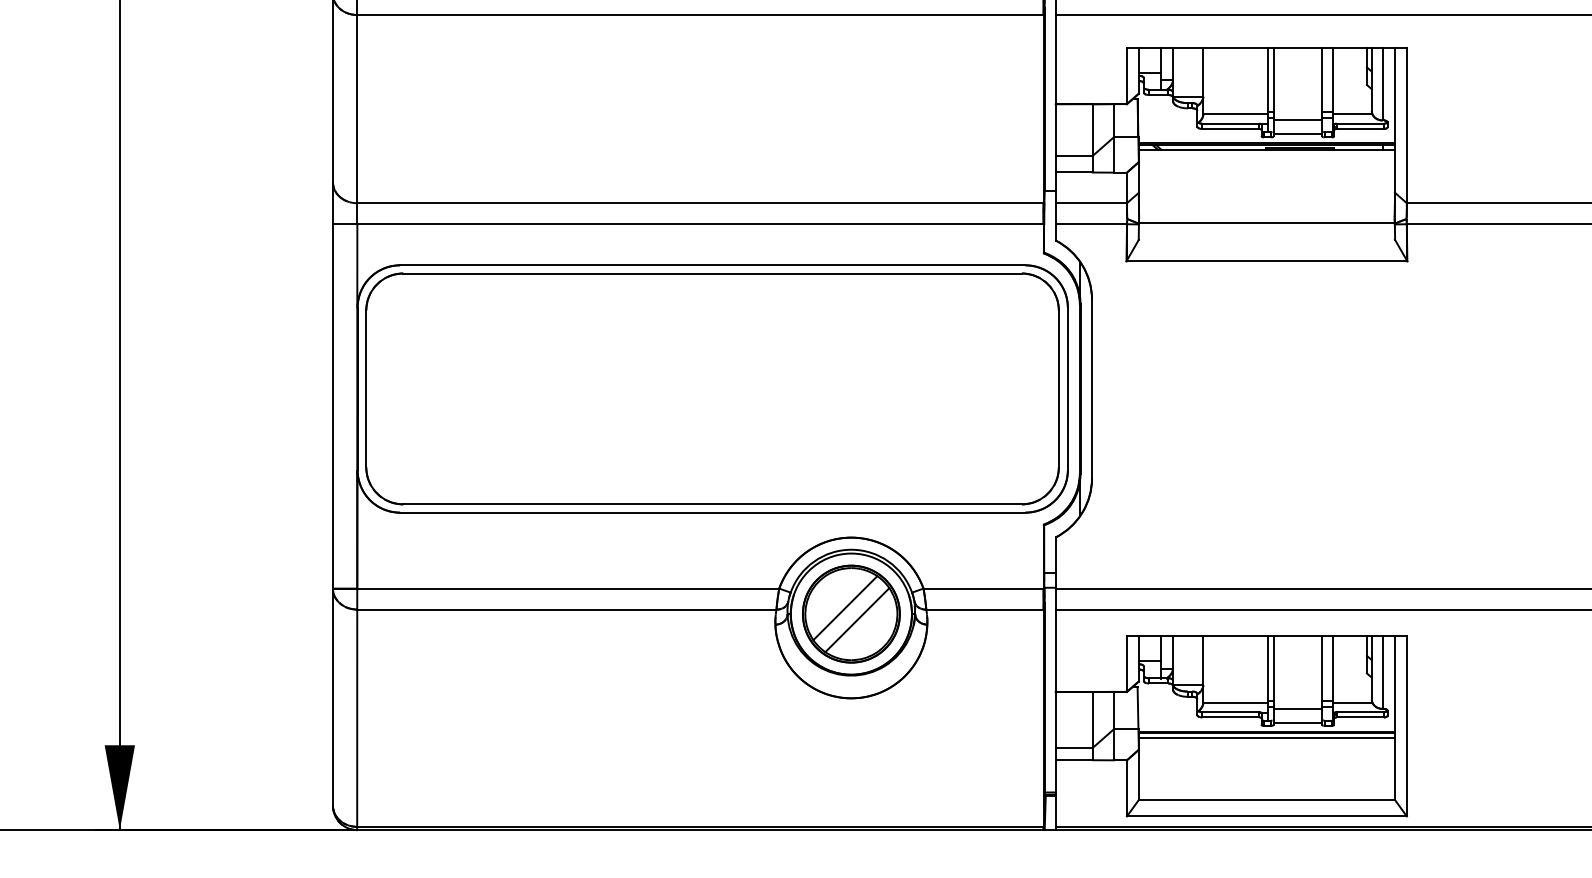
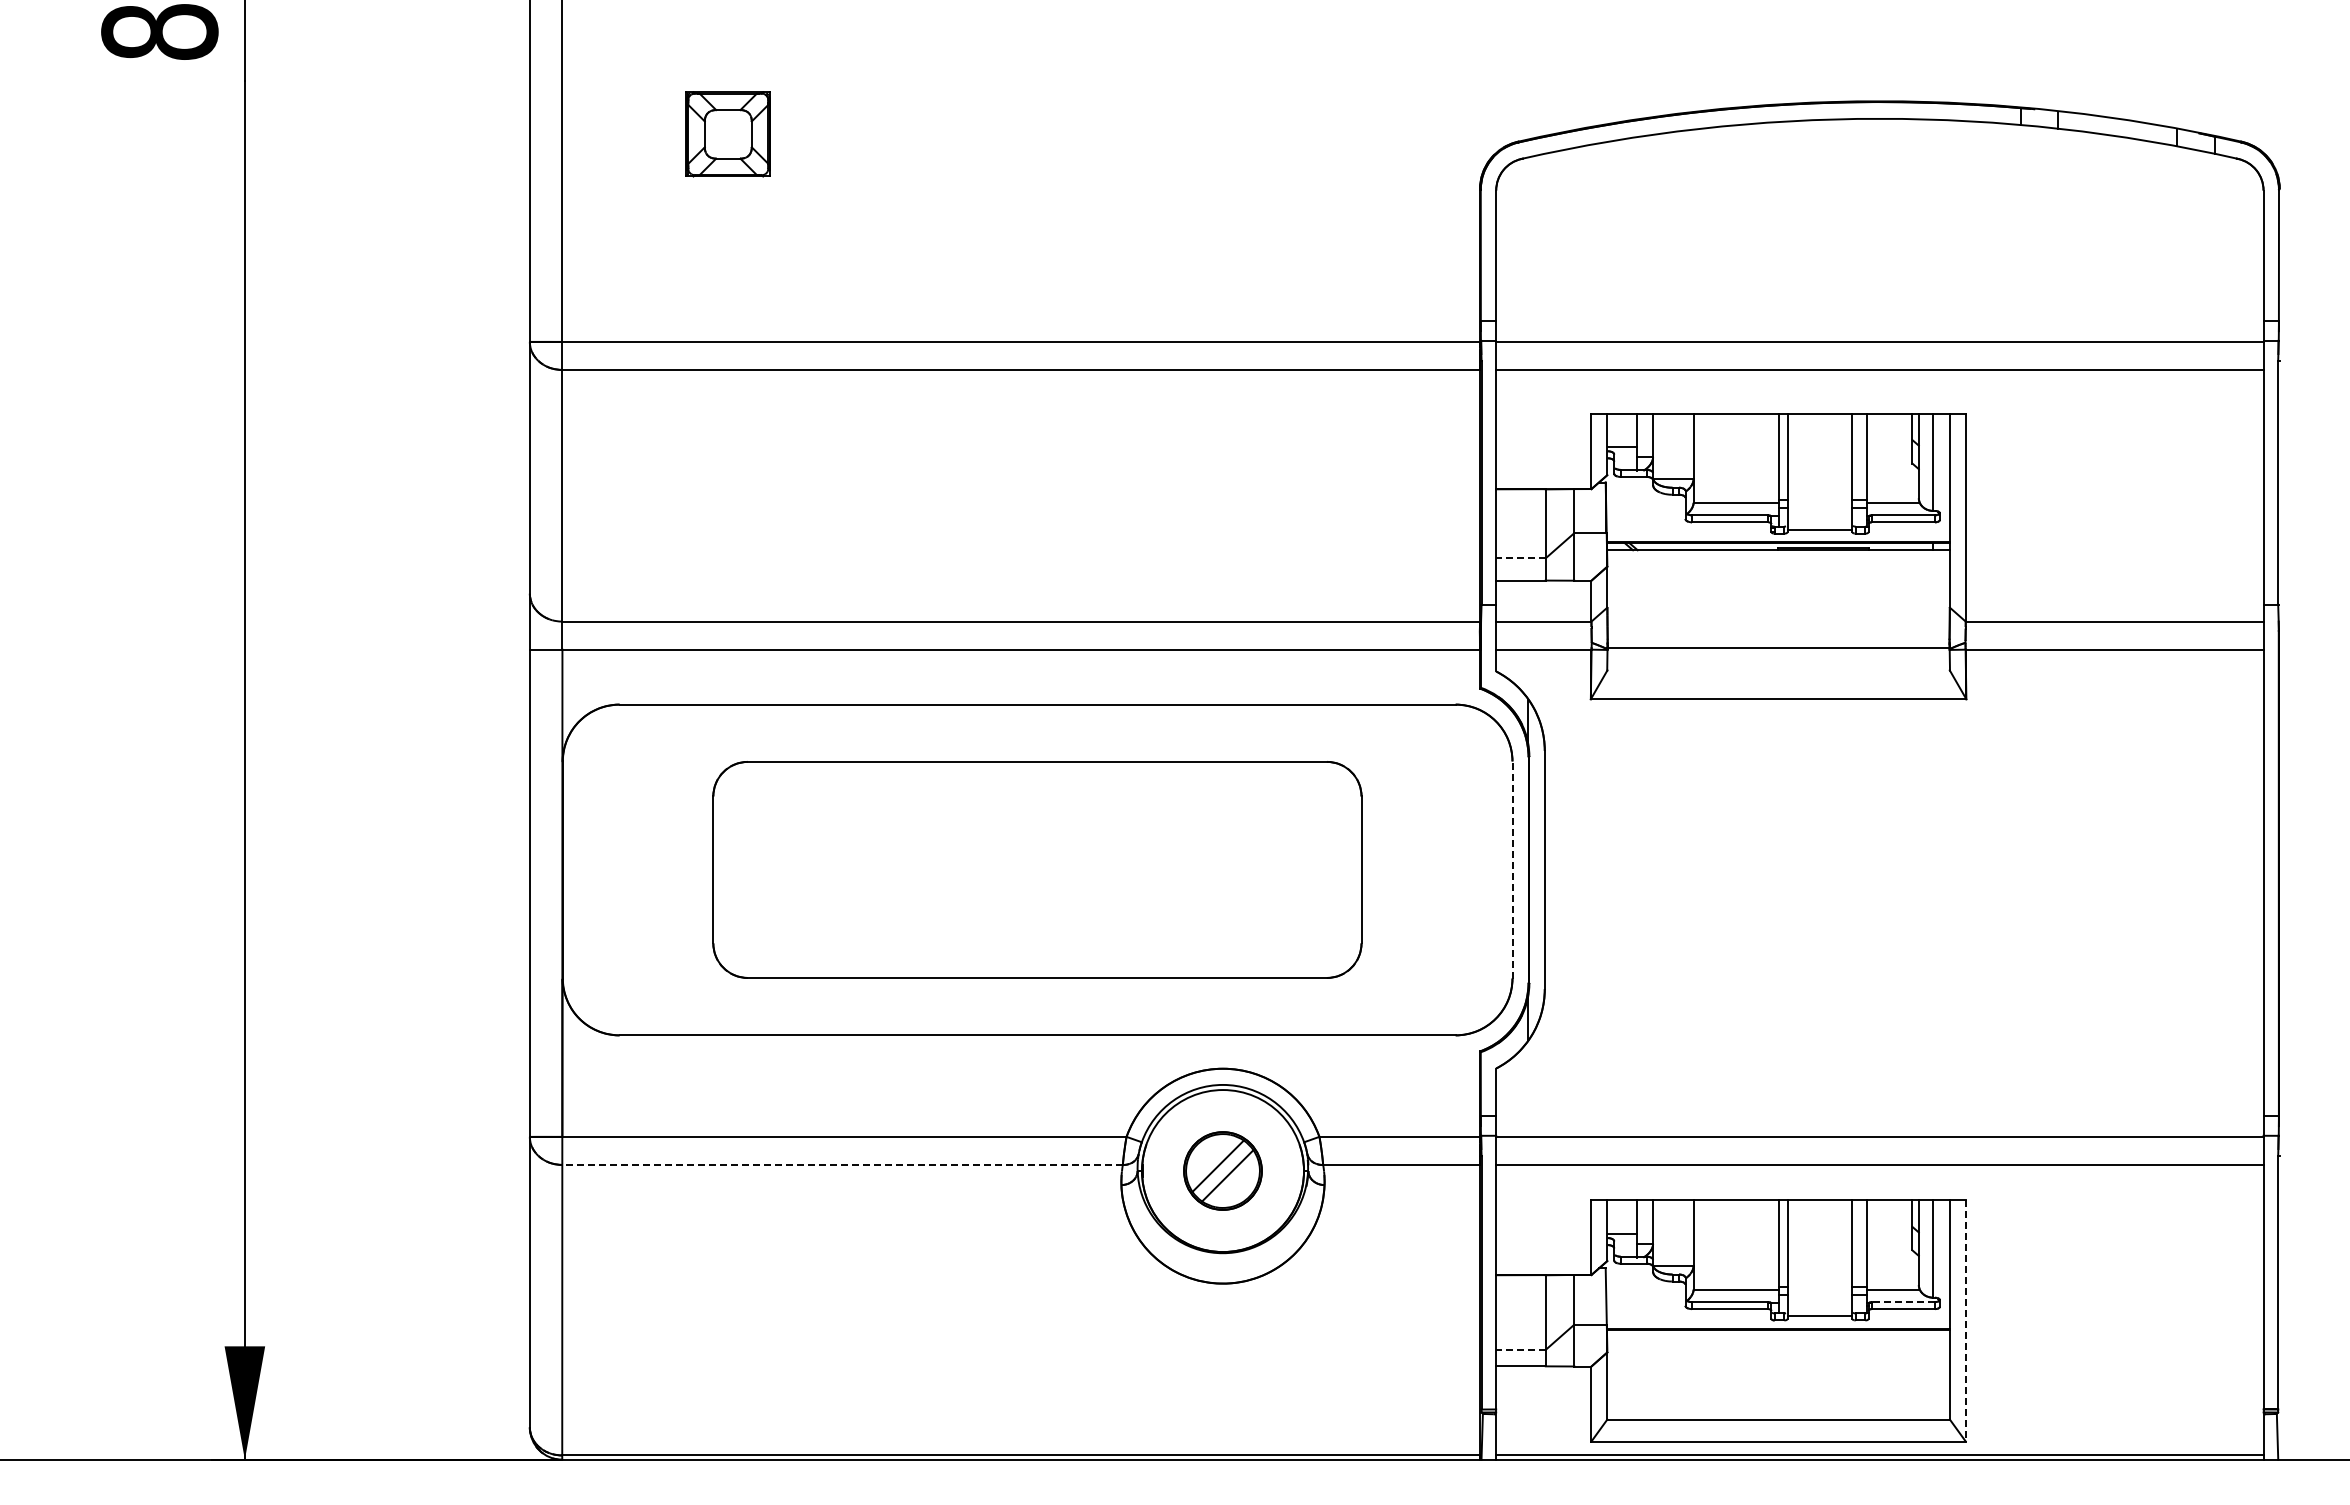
line: (1297, 120) -> (1819, 510), removed
line: (1073, 156) -> (1520, 558), solid -> dashed
part: (712, 388) -> (1037, 869), size x0.7
line: (1067, 388) -> (1512, 869), solid -> dashed
line: (566, 609) -> (842, 1164), solid -> dashed
part: (851, 613) -> (1222, 1170), size x0.6
line: (1297, 708) -> (1819, 1297), removed
line: (1360, 712) -> (1903, 1302), solid -> dashed
line: (1406, 725) -> (1965, 1320), solid -> dashed
line: (1266, 737) -> (1778, 1336), removed
line: (1073, 747) -> (1520, 1349), solid -> dashed

